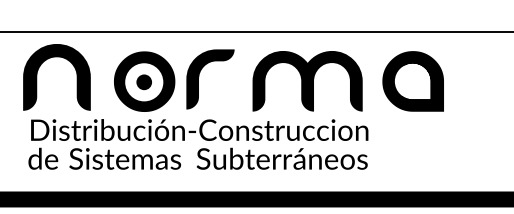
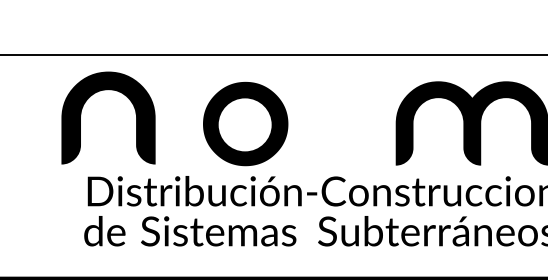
part: (37, 77) -> (81, 118), moved
fill: (210, 79) -> (337, 120), removed
fill: (144, 82) -> (245, 125), removed

